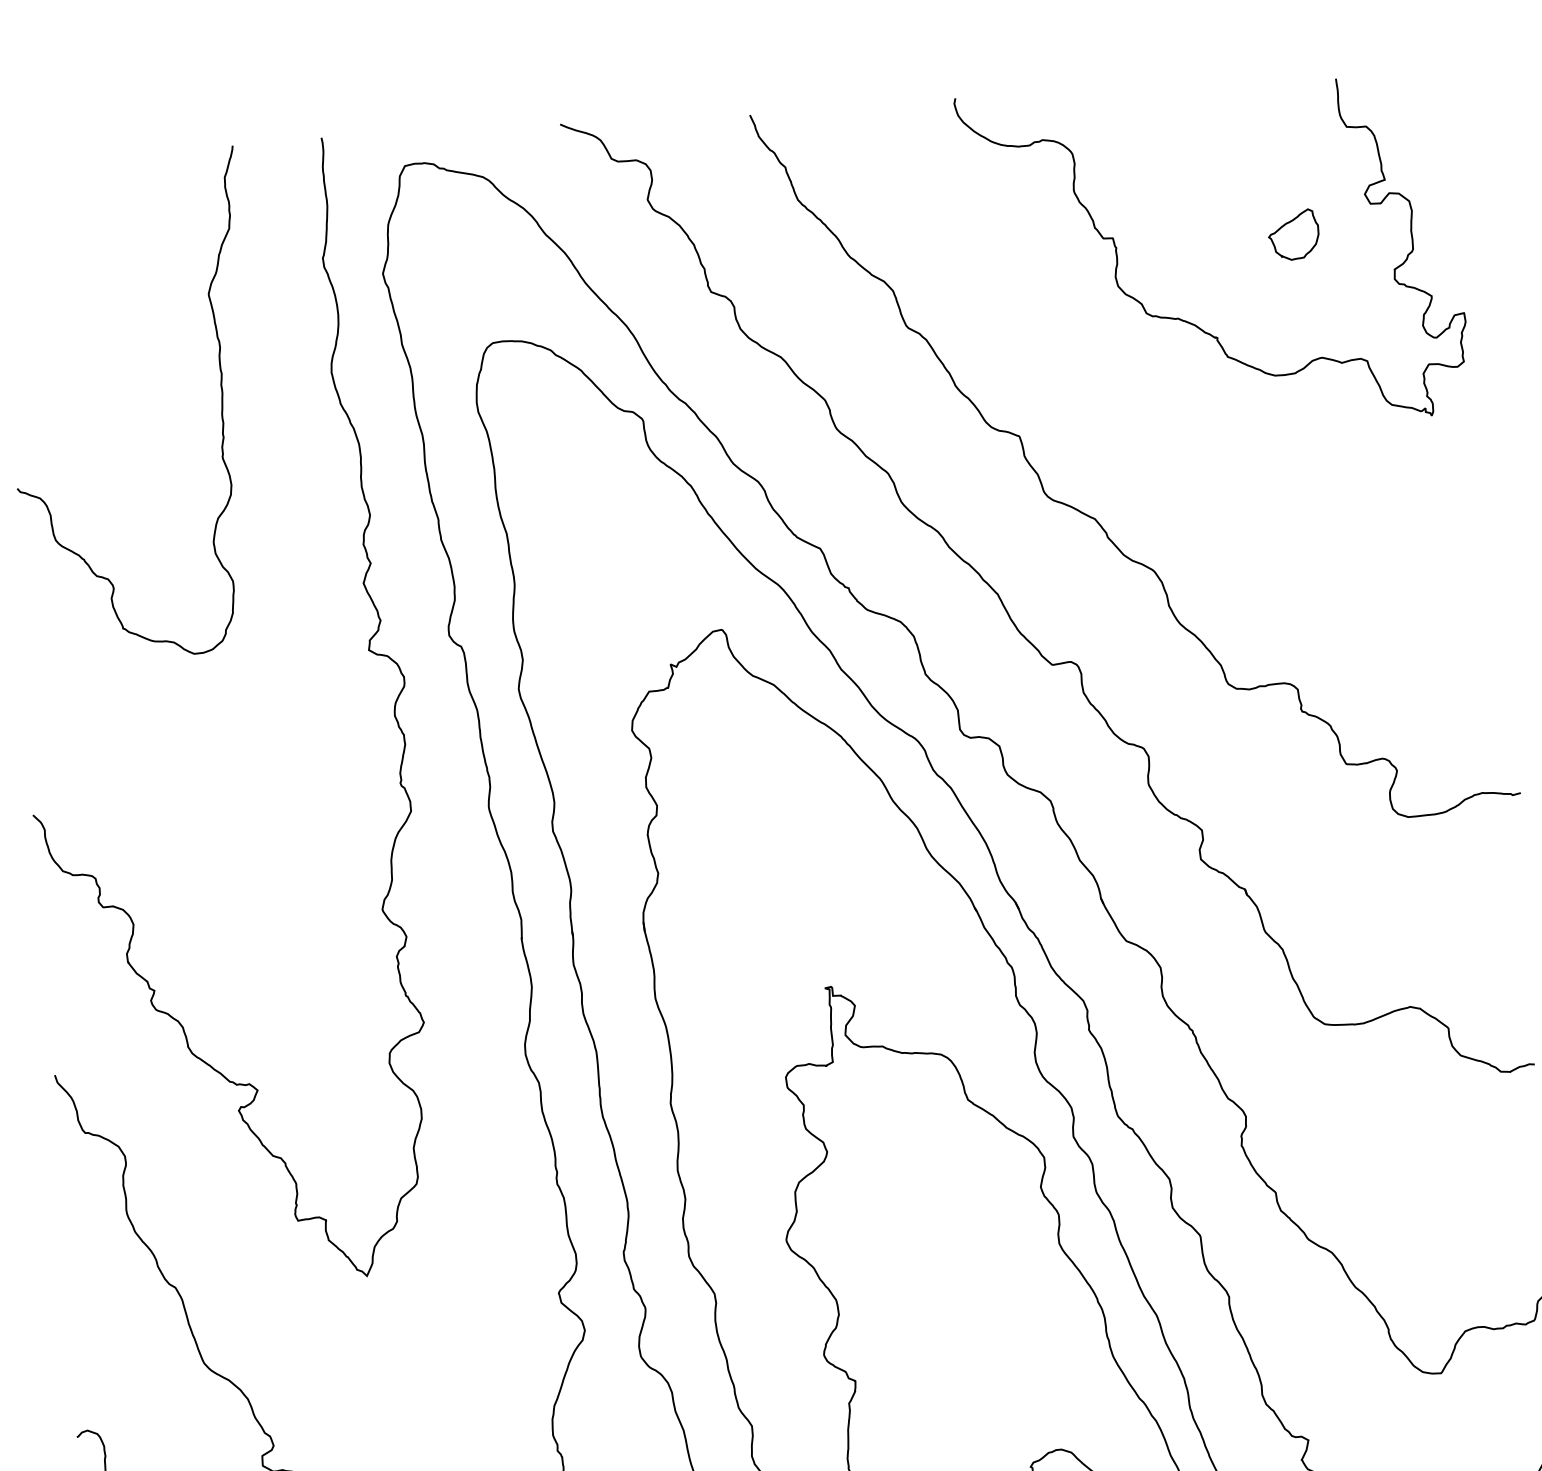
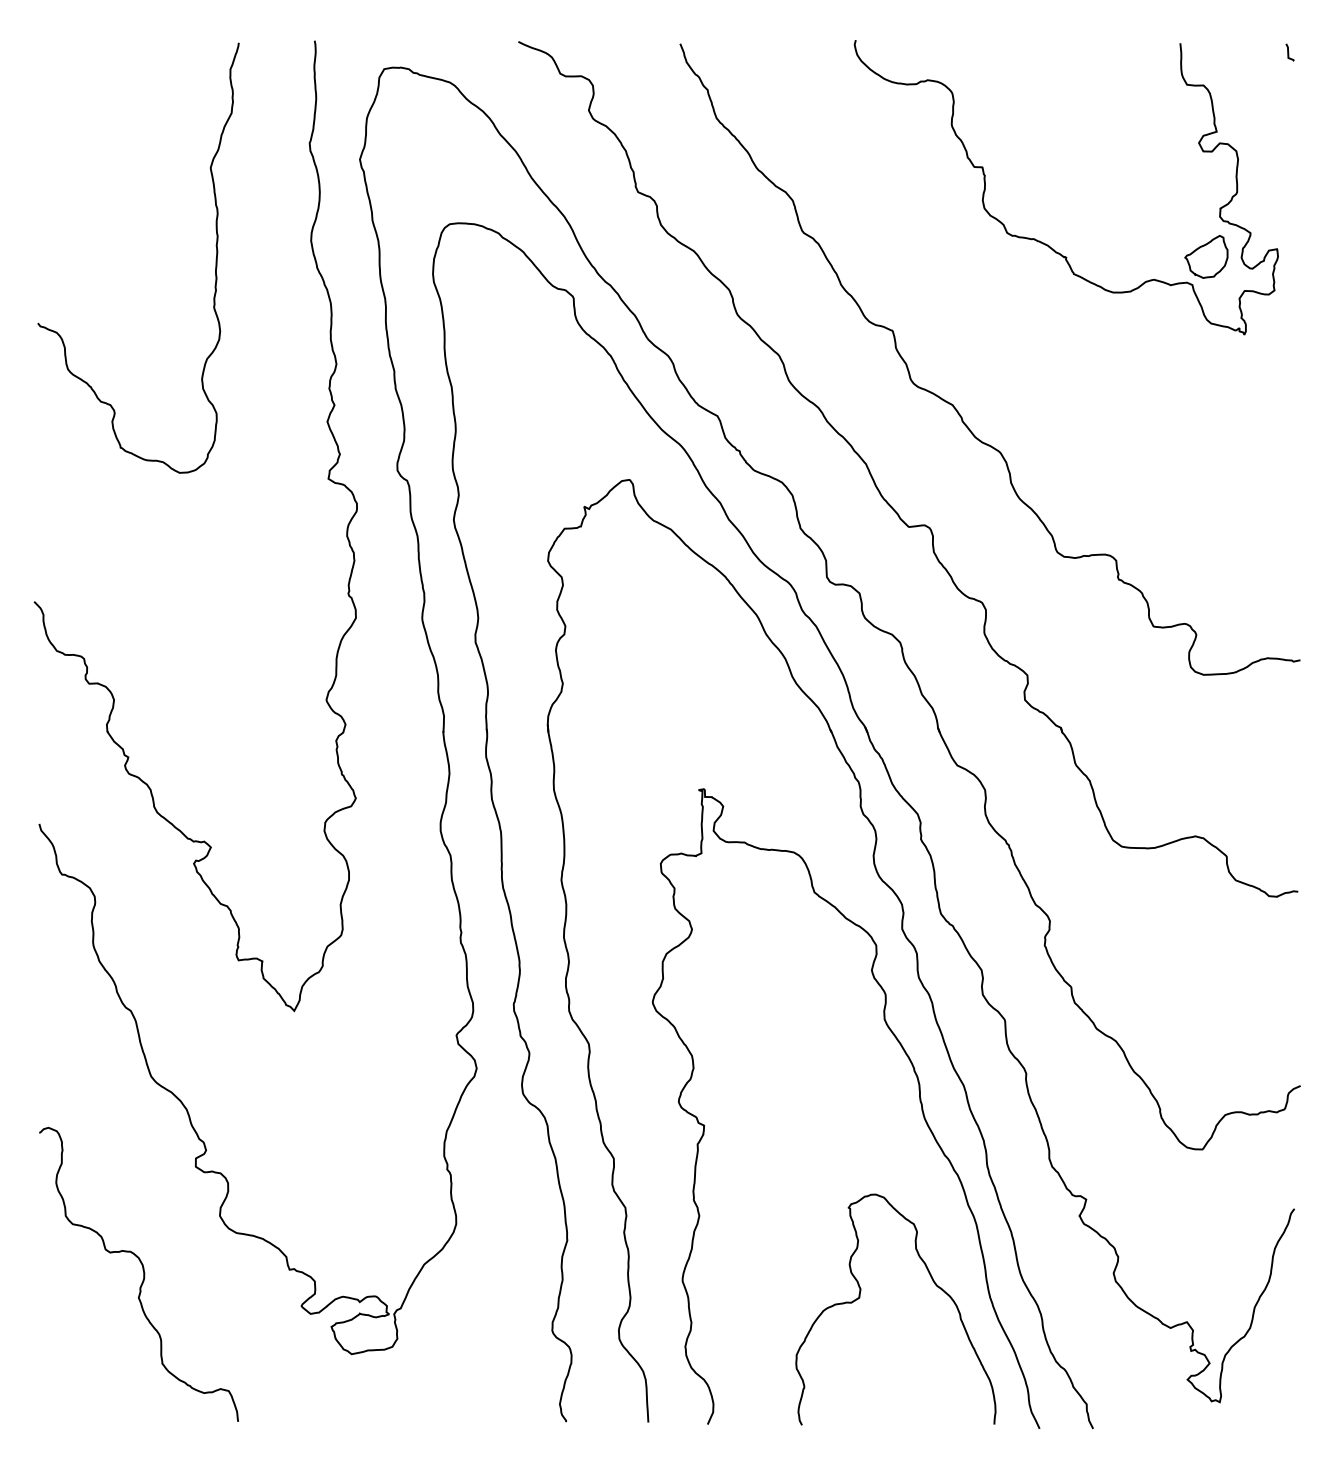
curve: (1464, 81) -> (1289, 52), added
part: (1293, 234) -> (1206, 256), moved

